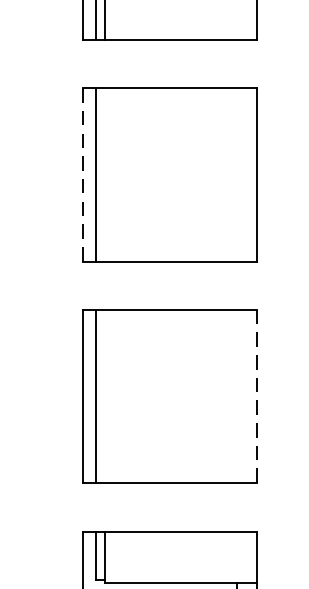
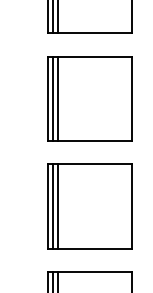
line: (83, 174) -> (47, 98), dashed -> solid
line: (105, 174) -> (58, 98), added
line: (105, 396) -> (58, 206), added
line: (256, 396) -> (131, 206), dashed -> solid

